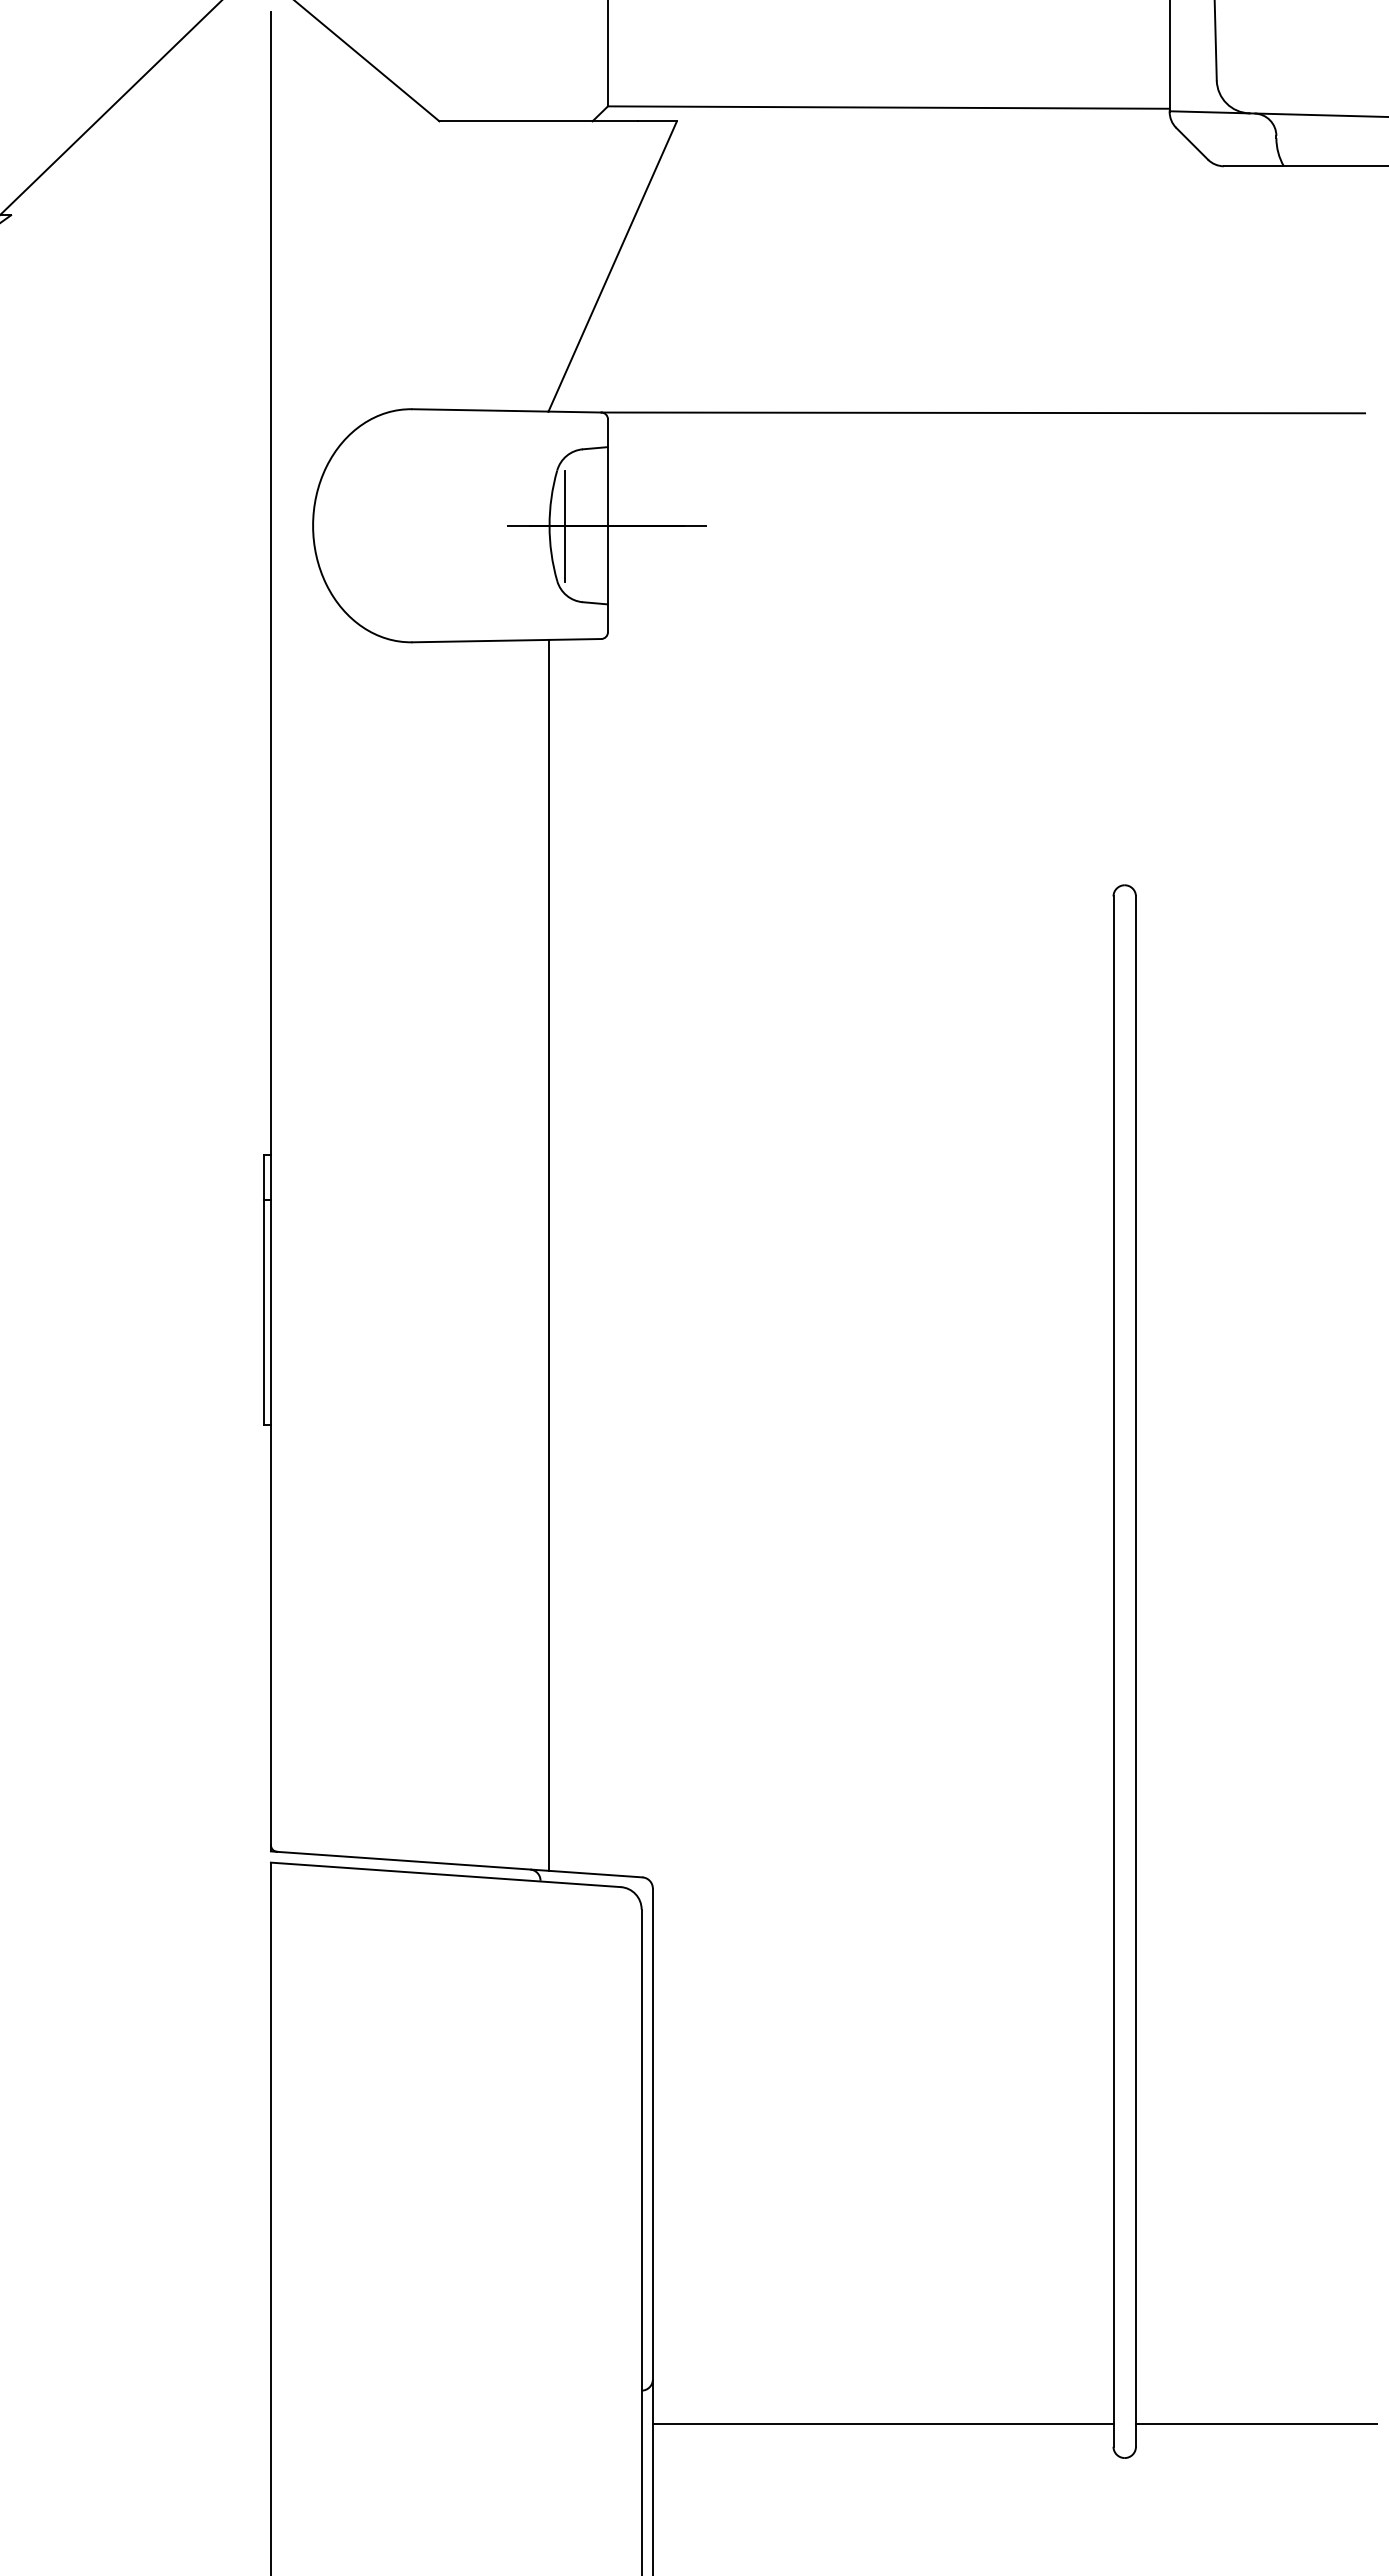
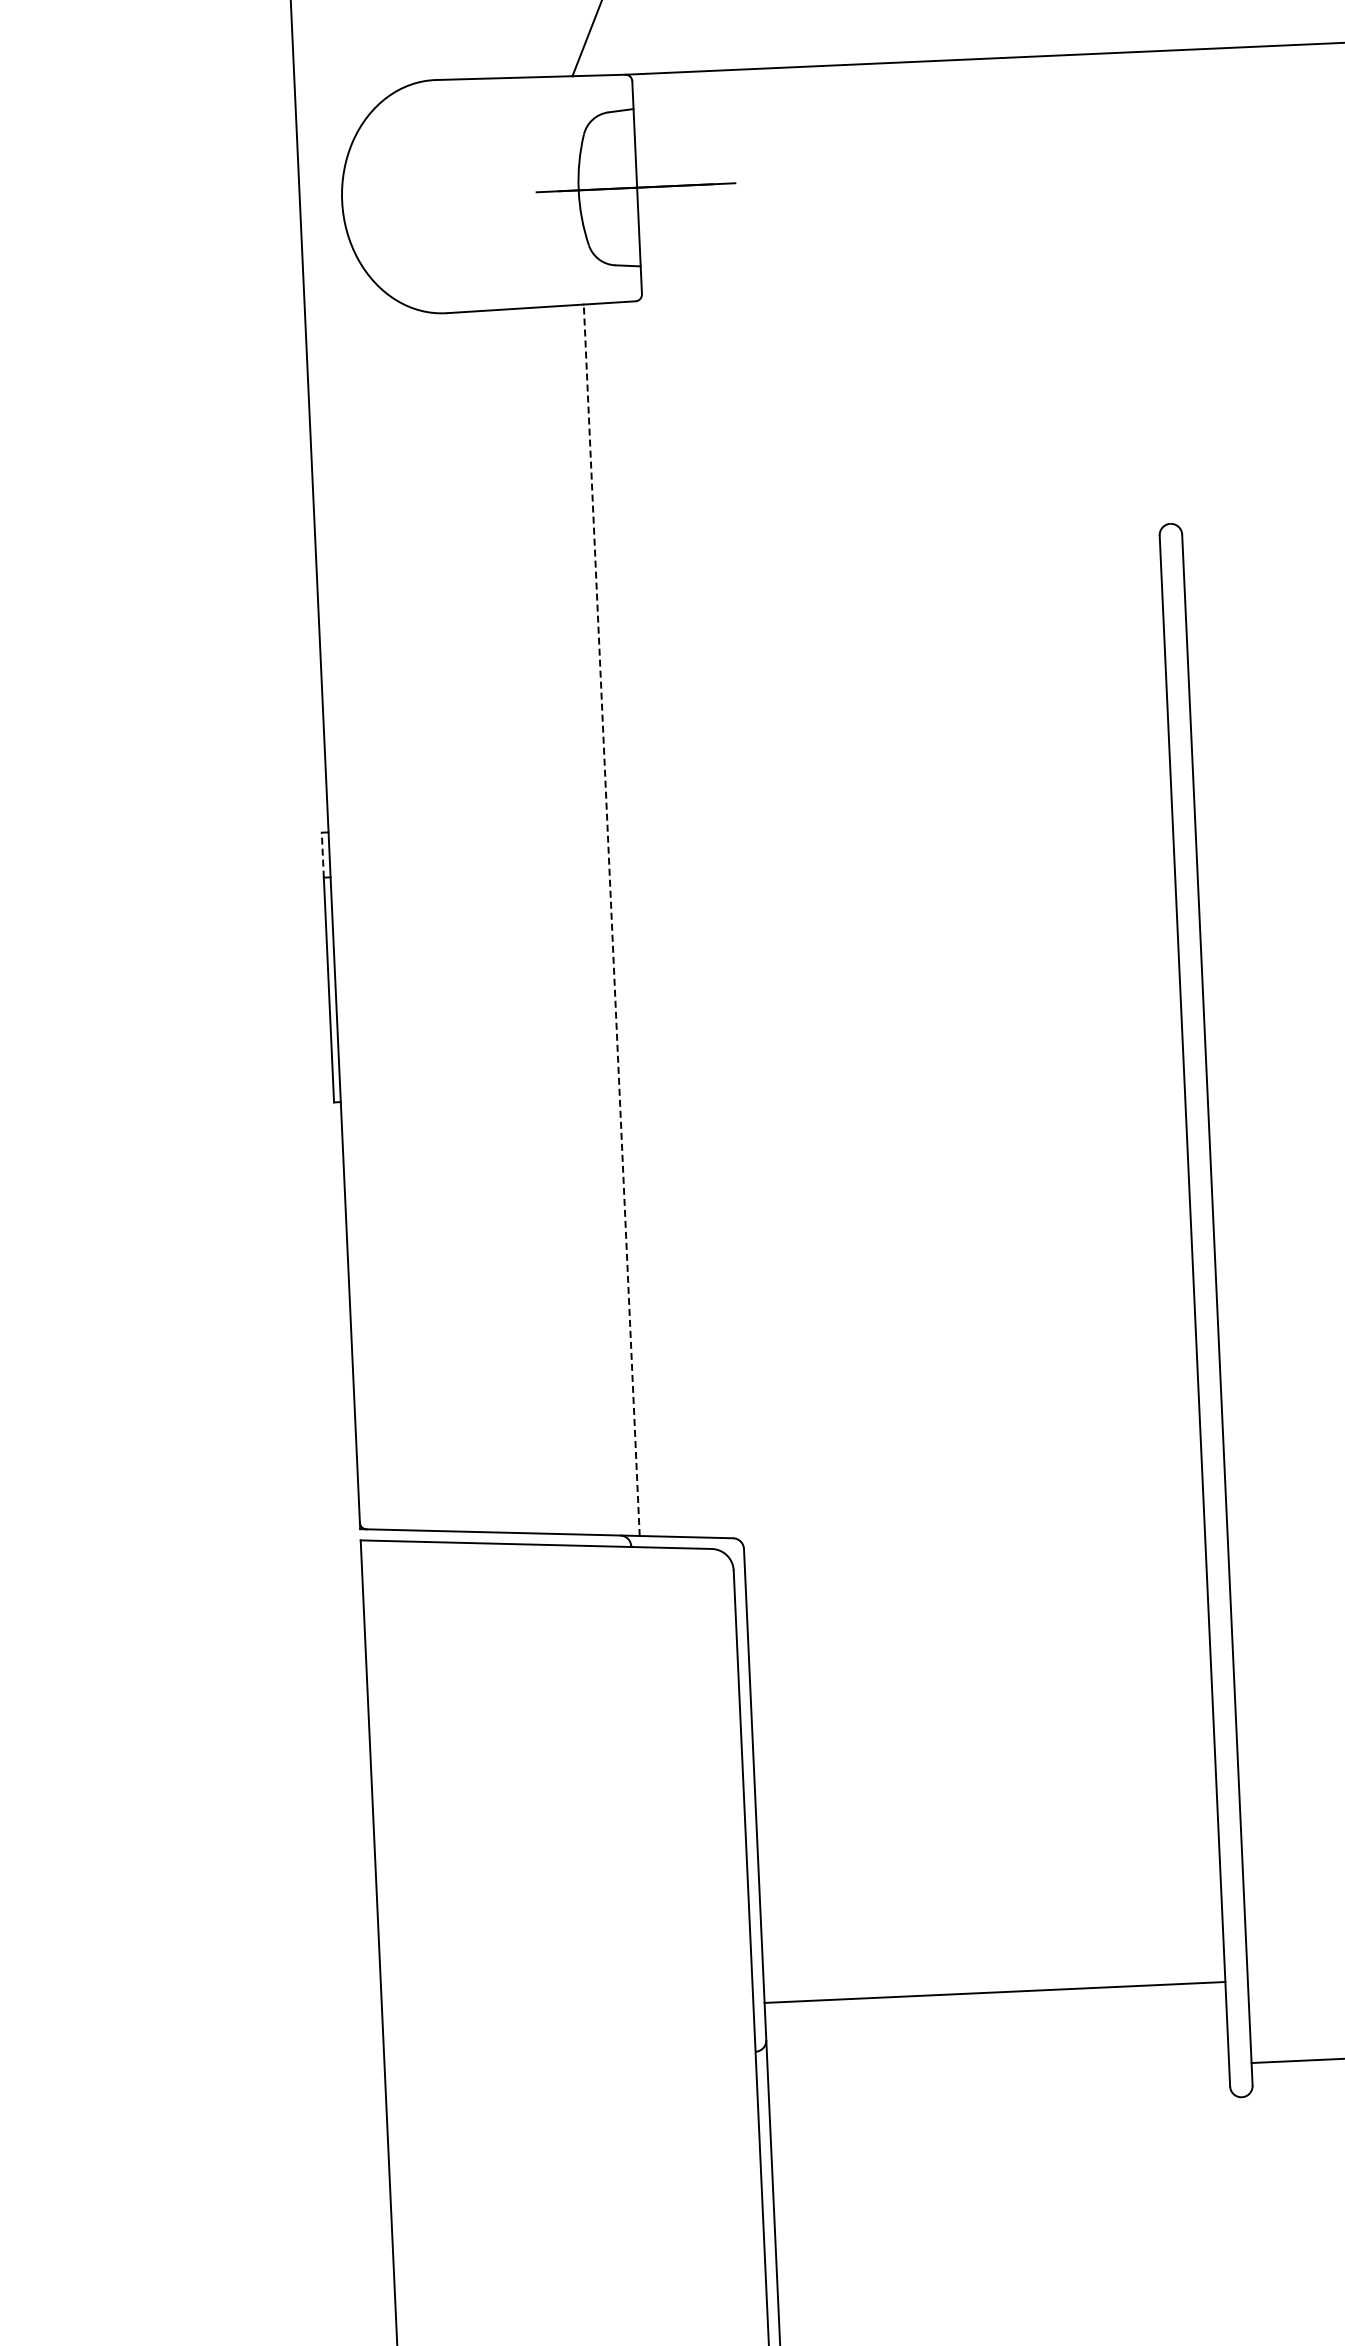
line: (565, 526) -> (594, 190), removed
line: (264, 1176) -> (323, 854), solid -> dashed
line: (549, 1254) -> (611, 919), solid -> dashed
line: (882, 2424) -> (994, 1992), moved

